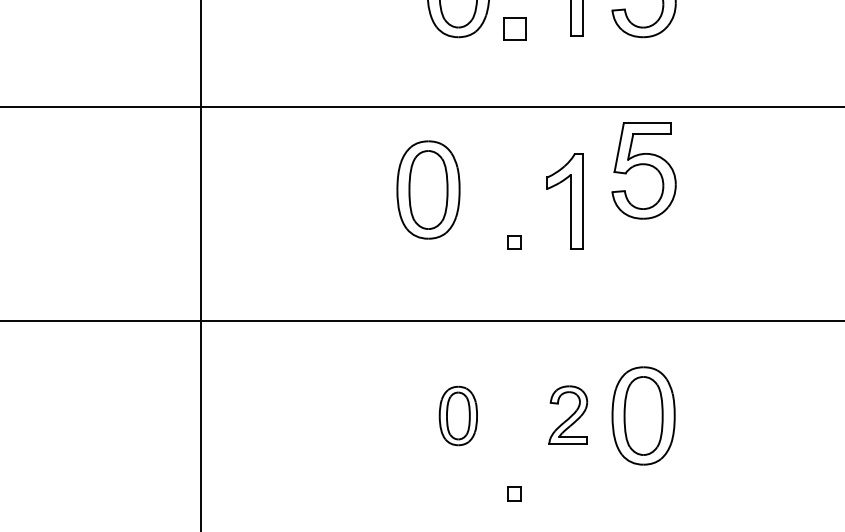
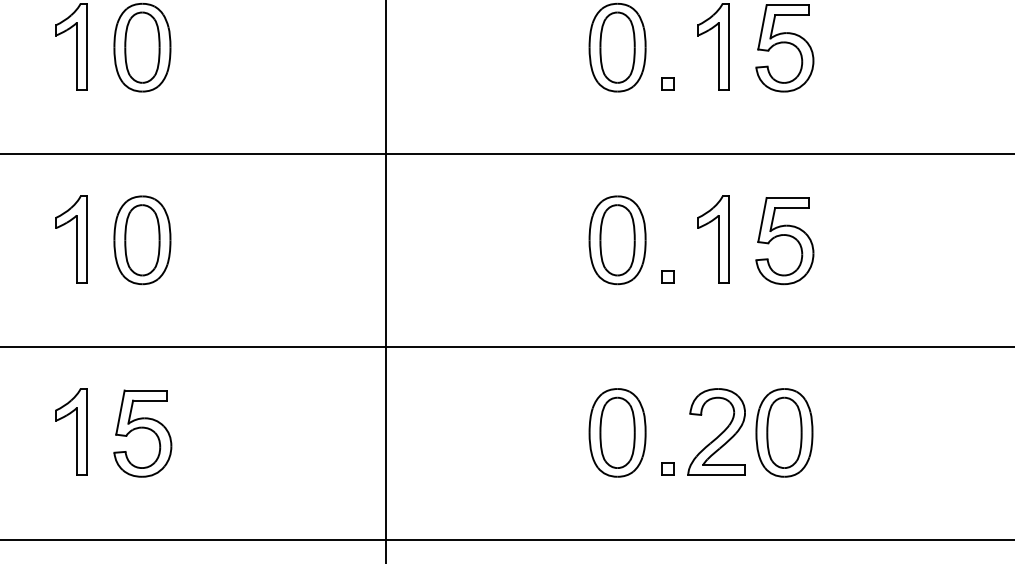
part: (513, 28) -> (667, 83), size x0.62
part: (643, 171) -> (784, 241), moved
part: (428, 190) -> (617, 240), moved
part: (568, 414) -> (716, 431), size x1.67
part: (458, 415) -> (617, 432), size x1.67
part: (513, 493) -> (667, 468), moved

